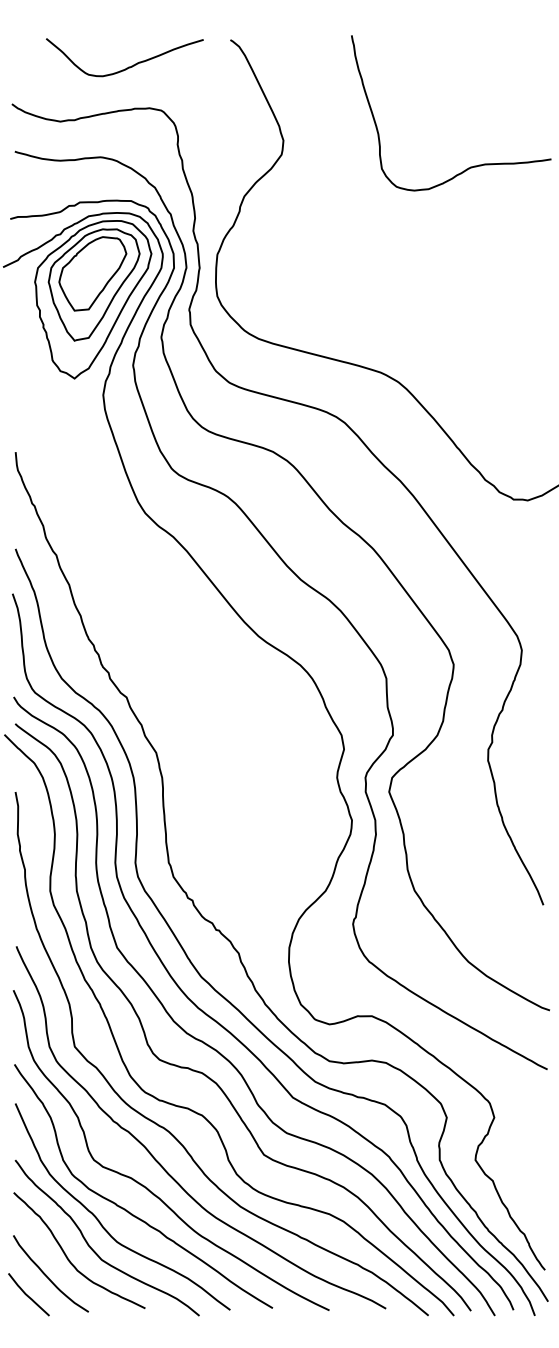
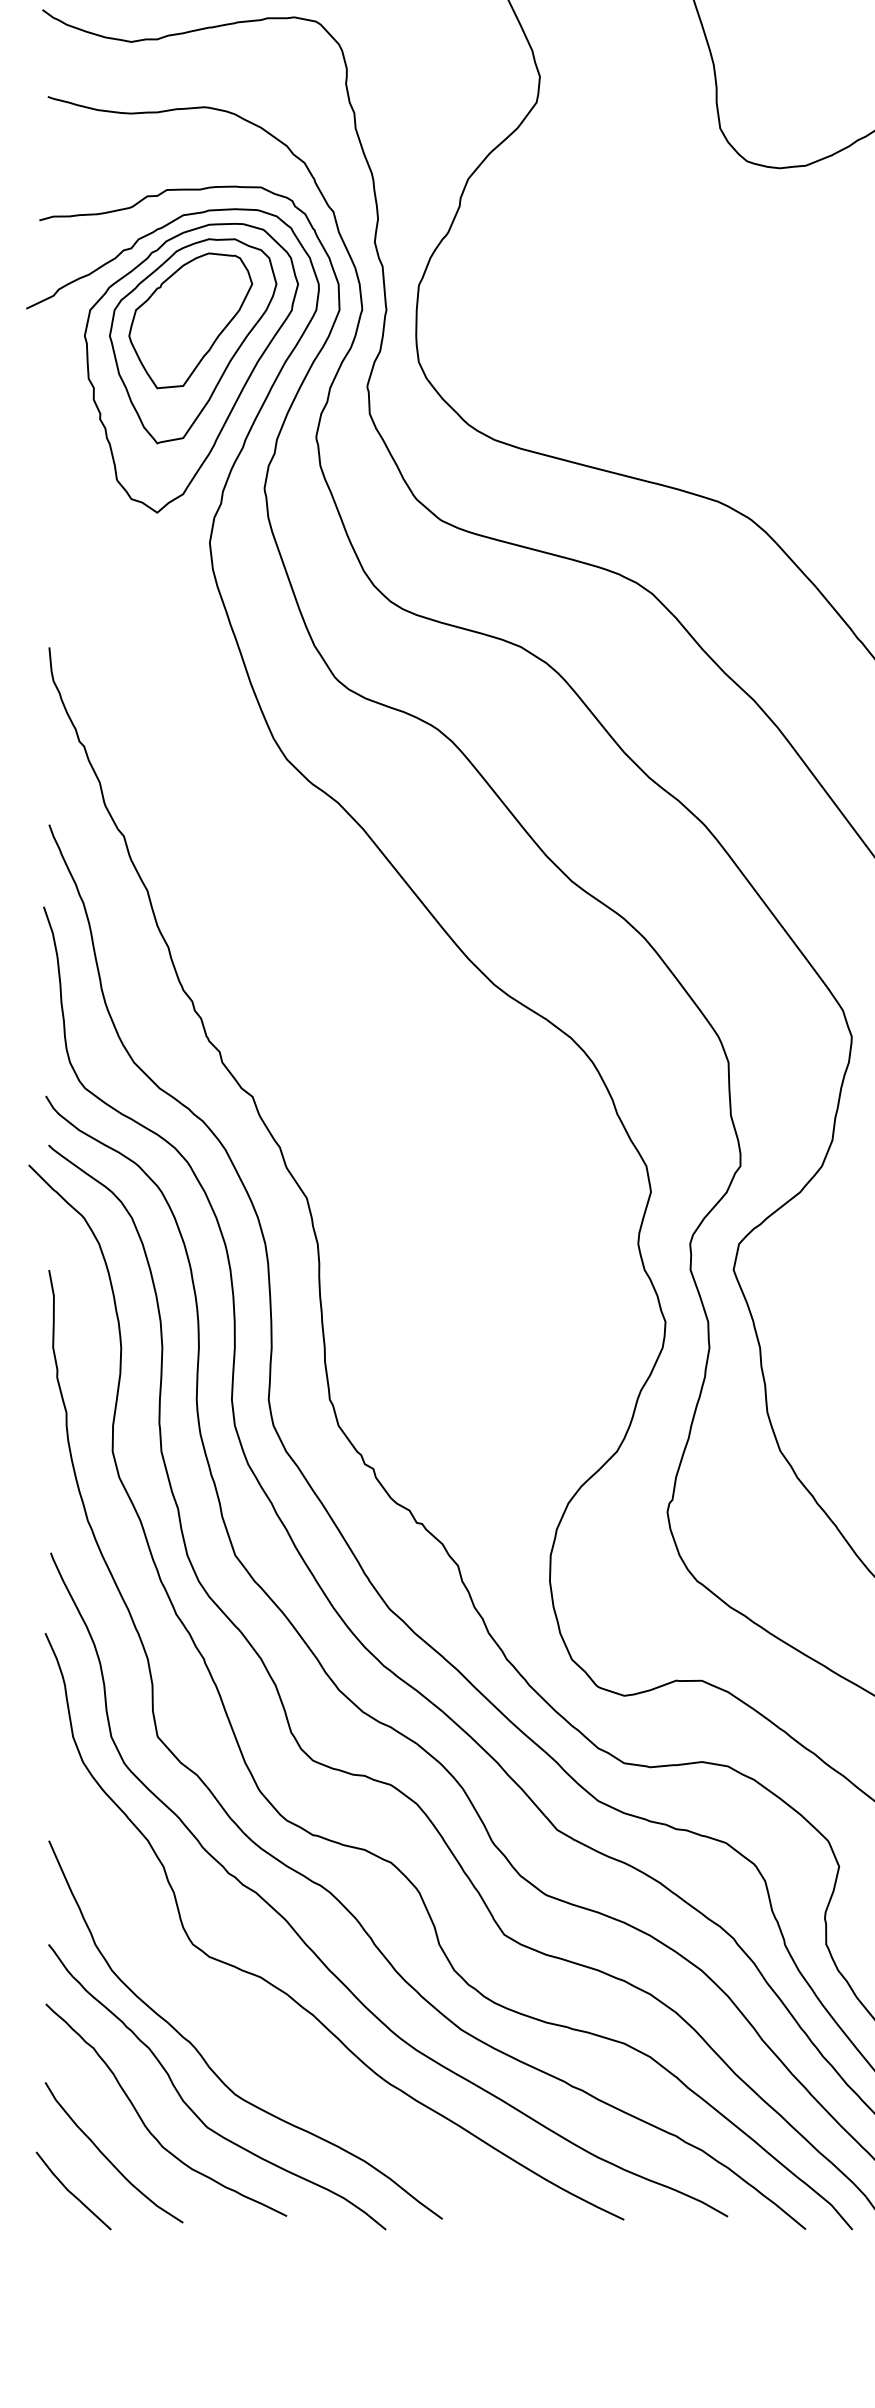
curve: (125, 1208) -> (250, 2033), removed

